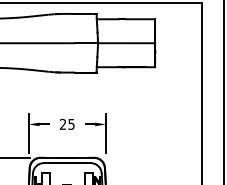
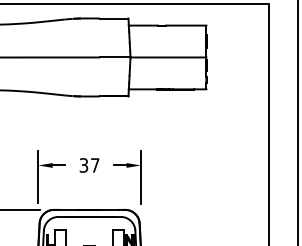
text: (67, 124) -> (89, 165), 25 -> 37

